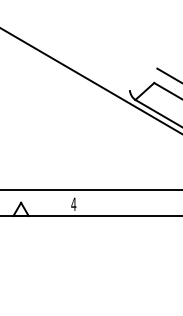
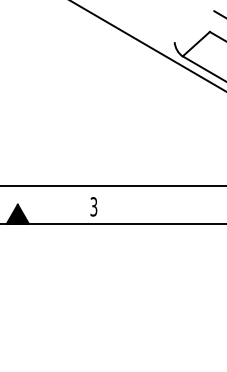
text: (73, 204) -> (93, 207), 4 -> 3
fill: (20, 209) -> (16, 214), added

